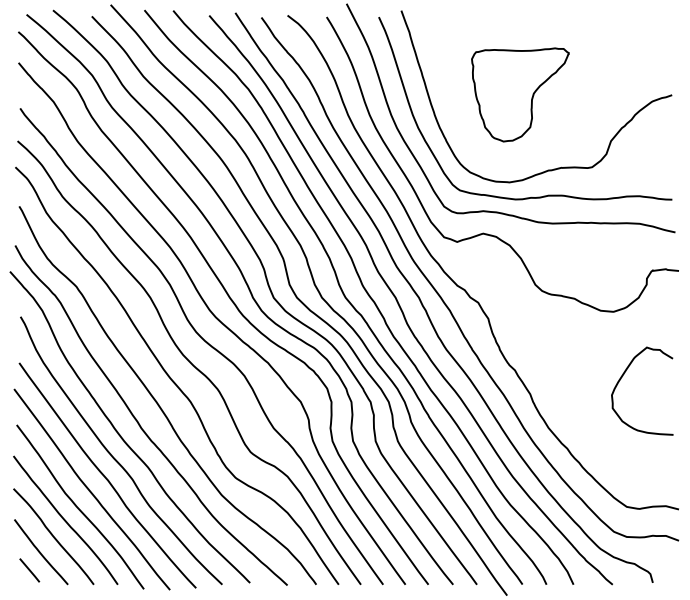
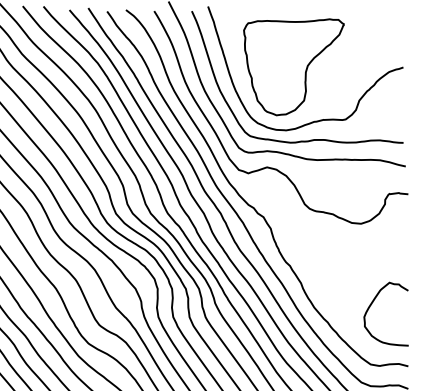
part: (520, 94) -> (294, 66), size x1.43
curve: (621, 379) -> (371, 305), moved

